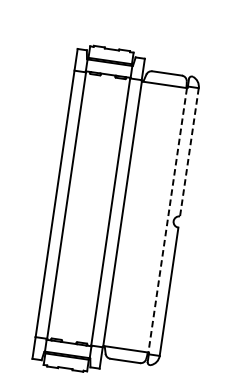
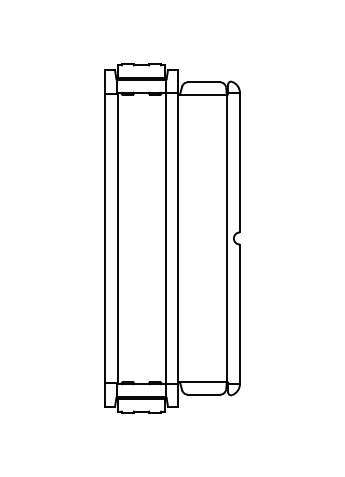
line: (189, 152) -> (239, 162), dashed -> solid
line: (167, 220) -> (227, 238), dashed -> solid

